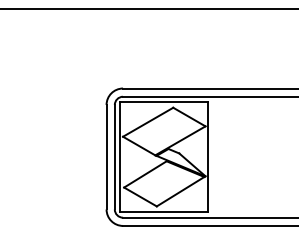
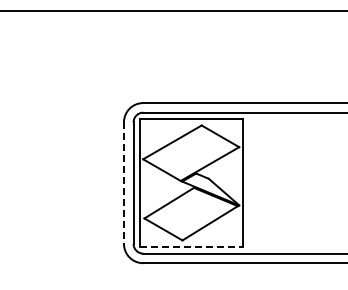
line: (106, 157) -> (123, 183), solid -> dashed
line: (164, 212) -> (191, 247), solid -> dashed

